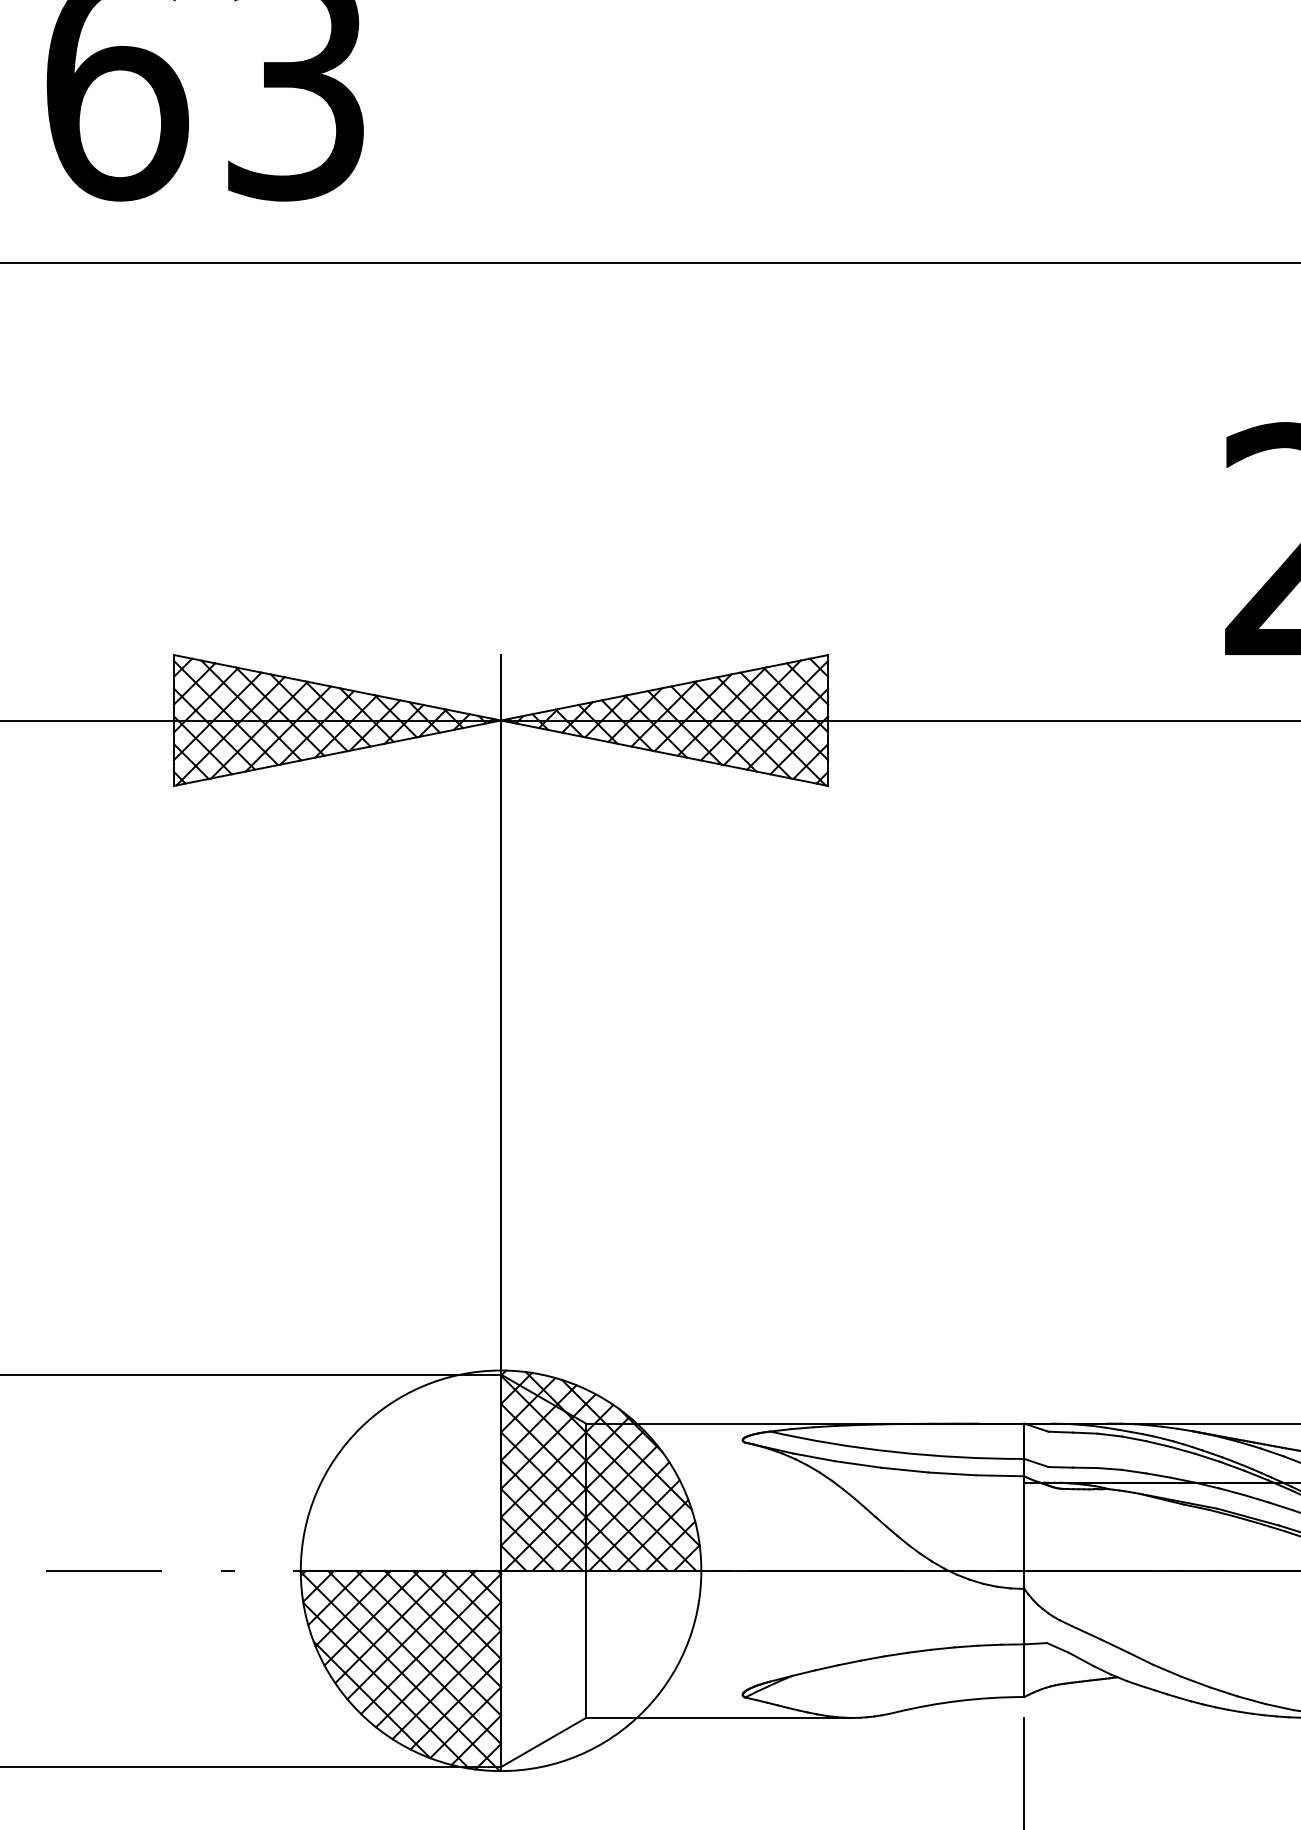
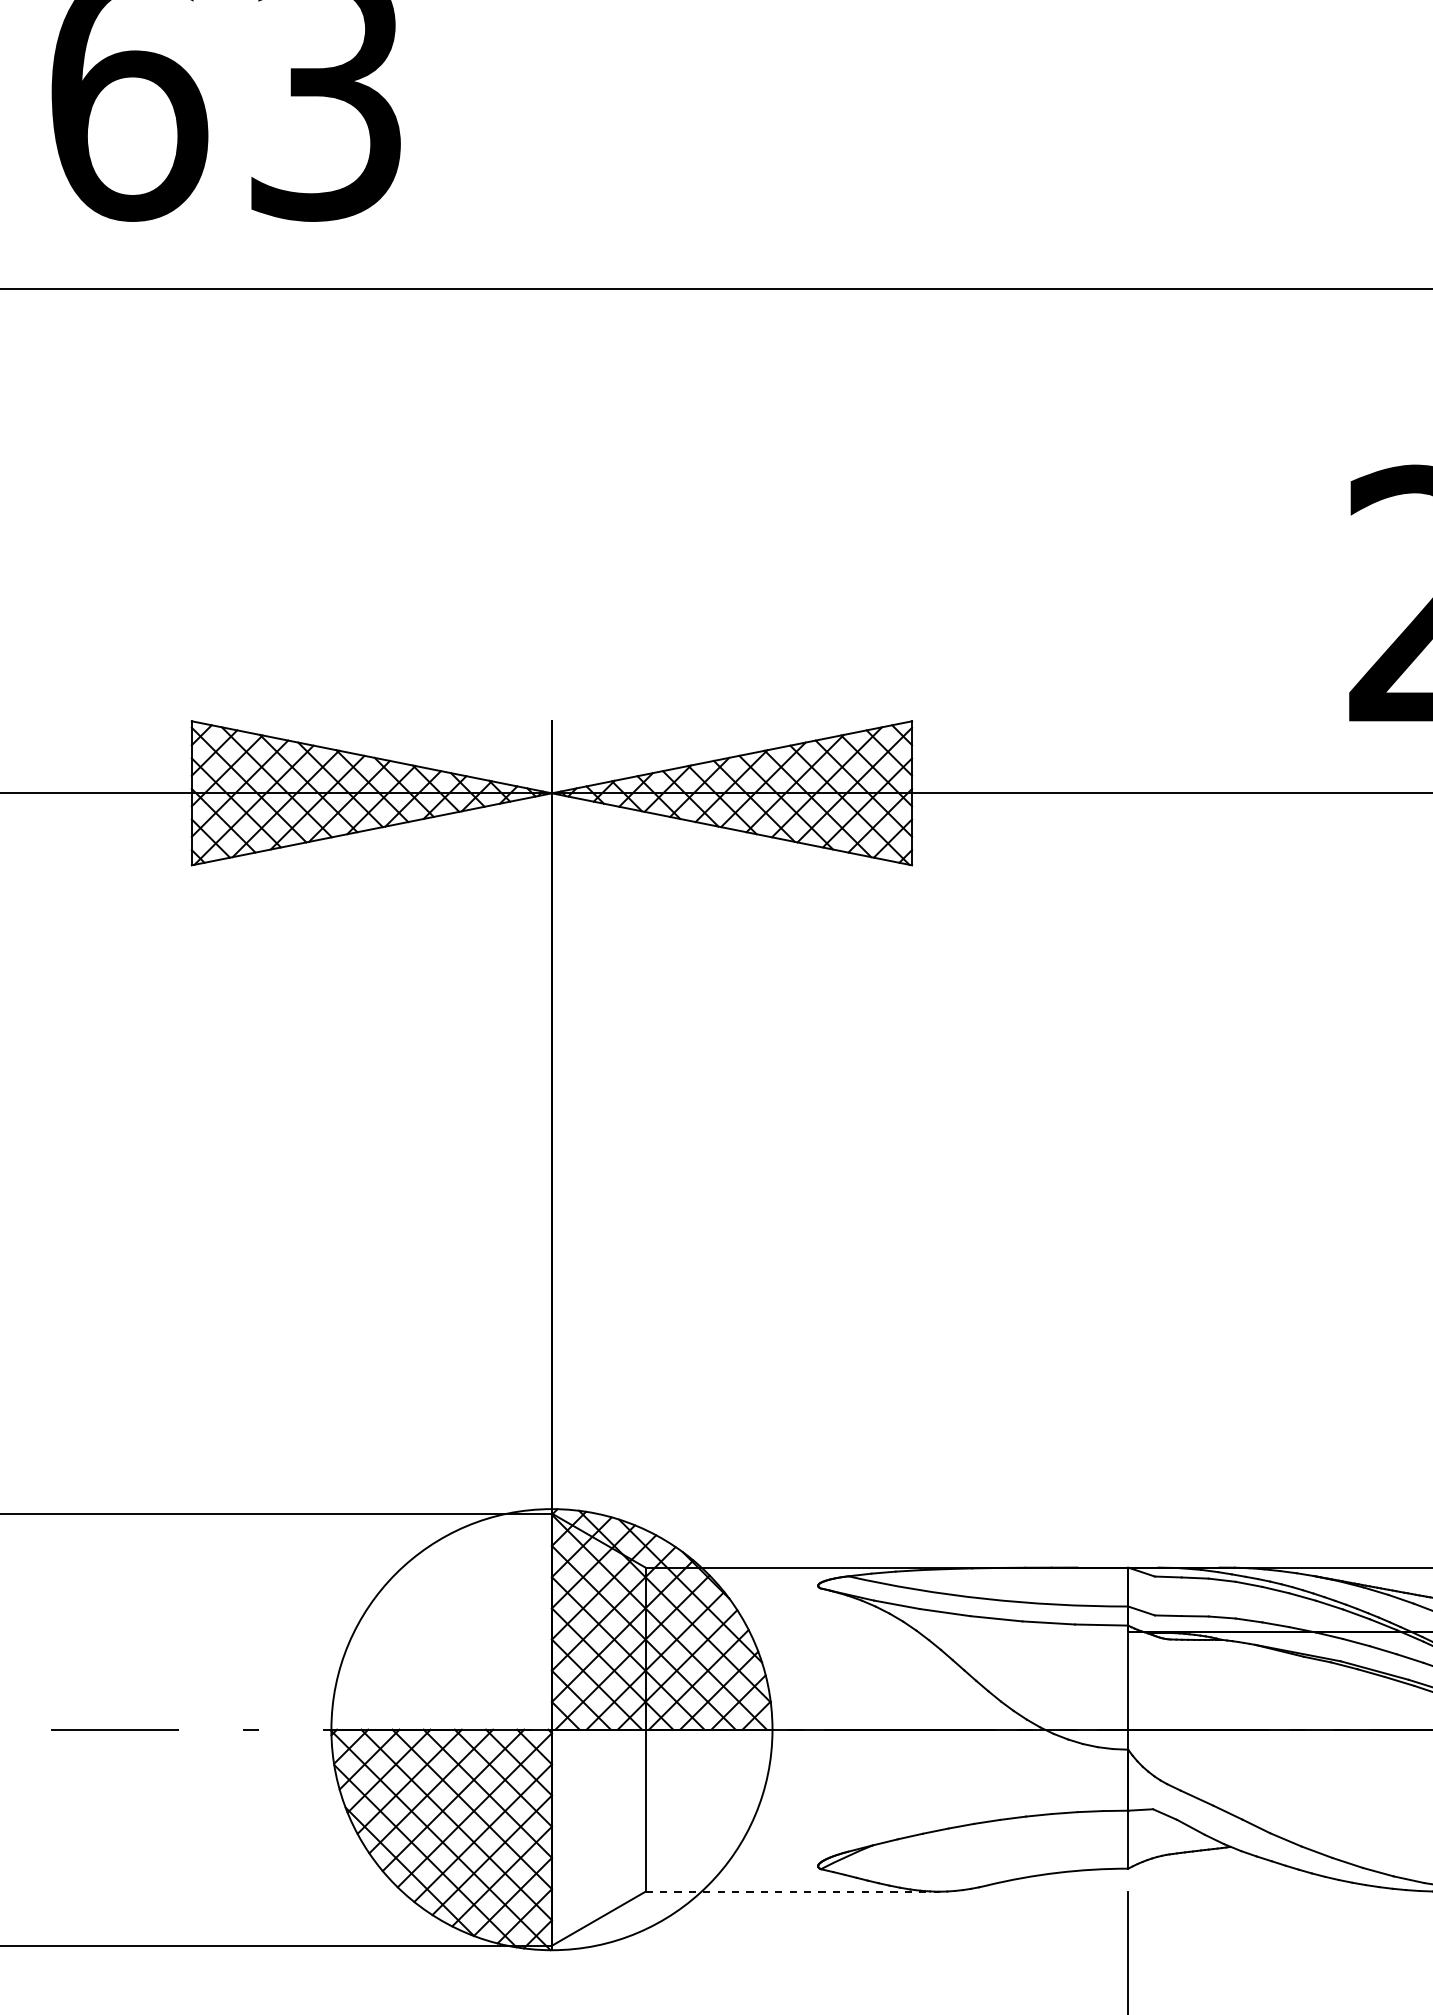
line: (719, 1717) -> (792, 1891), solid -> dashed

